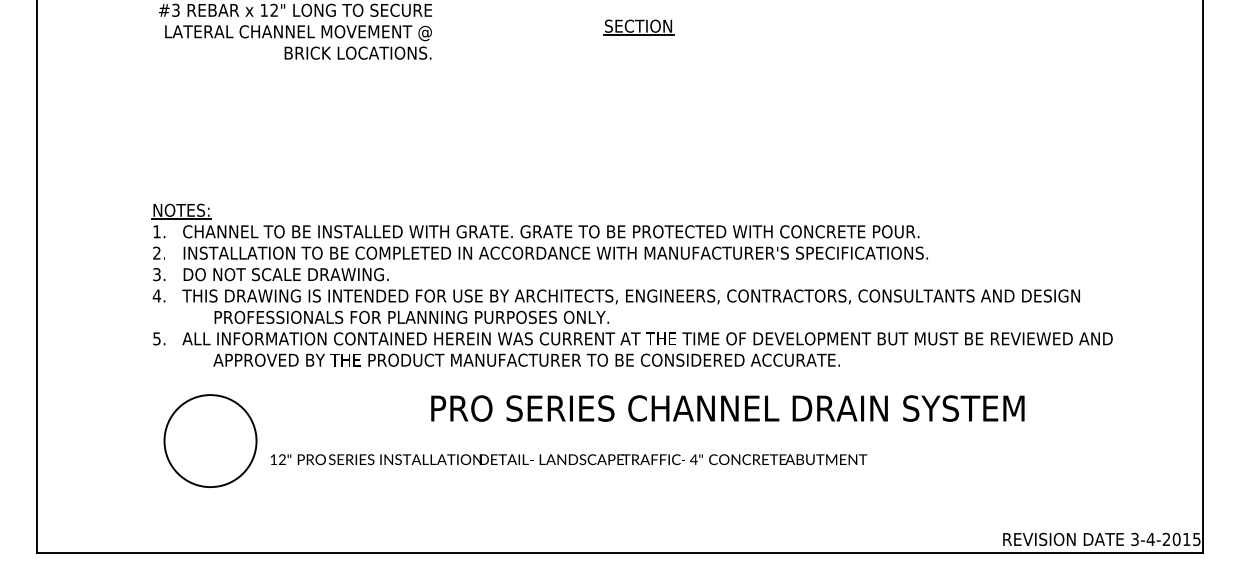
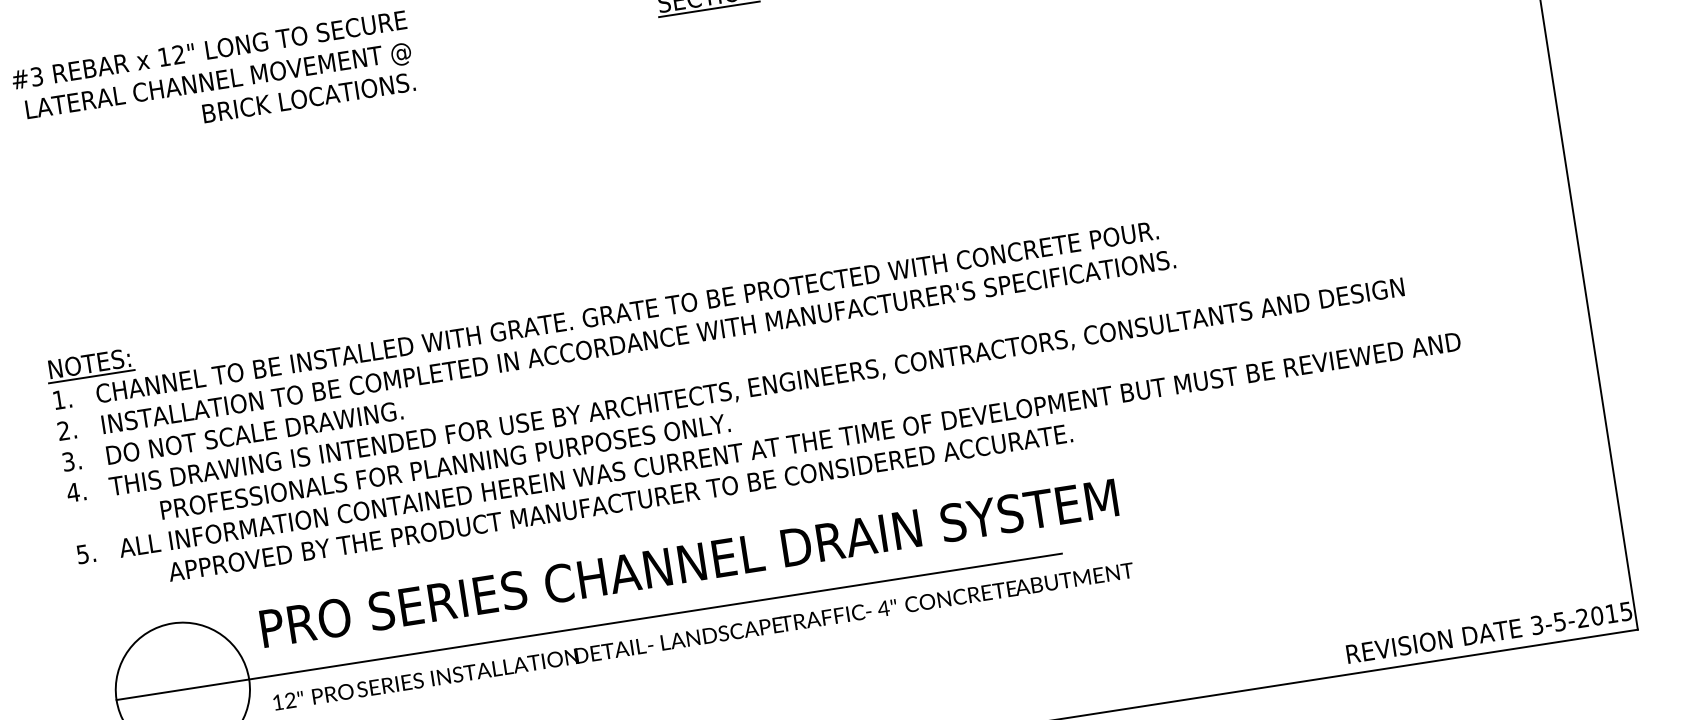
text: (727, 408) -> (688, 563), moved
line: (492, 441) -> (589, 627), added
text: (1150, 539) -> (1559, 621), 3-4-2015 -> 3-5-2015

